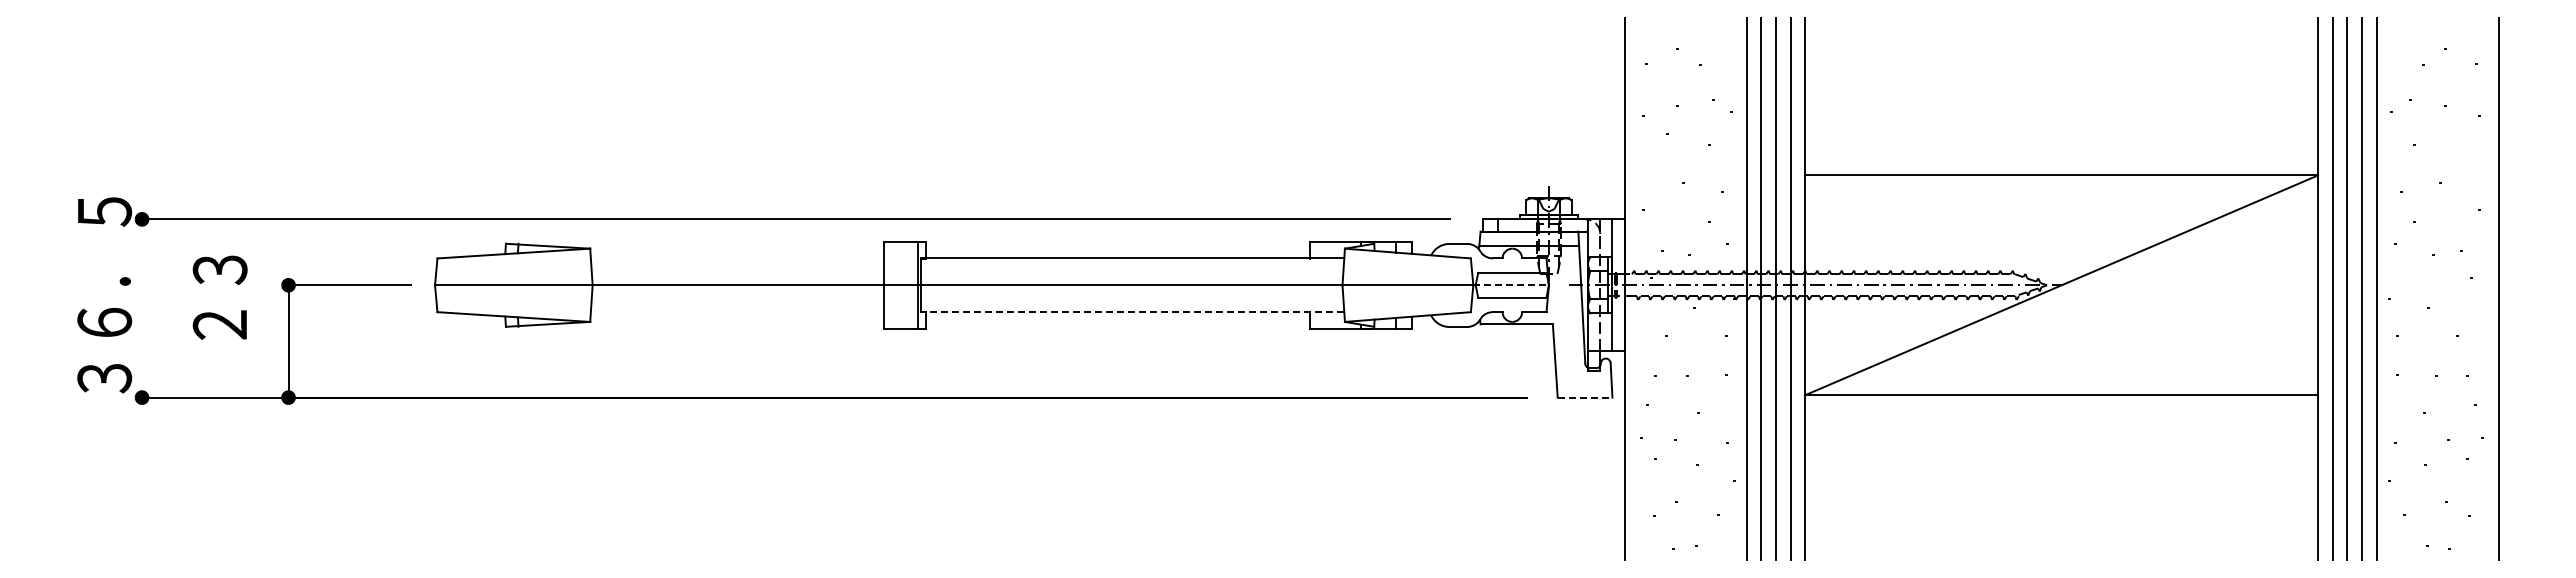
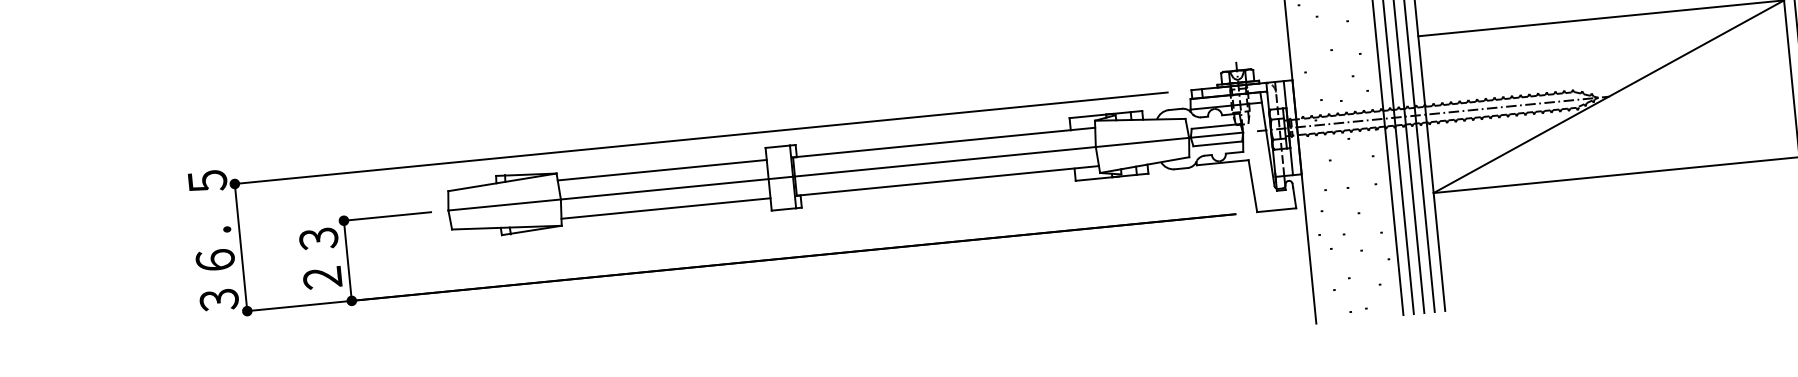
line: (736, 258) -> (661, 170), added
line: (1511, 285) -> (1216, 135), dashed -> solid
text: (219, 297) -> (320, 258), moved
line: (142, 308) -> (241, 247), added
line: (736, 312) -> (665, 208), added
line: (1132, 312) -> (947, 181), dashed -> solid
line: (1585, 397) -> (1277, 210), dashed -> solid

